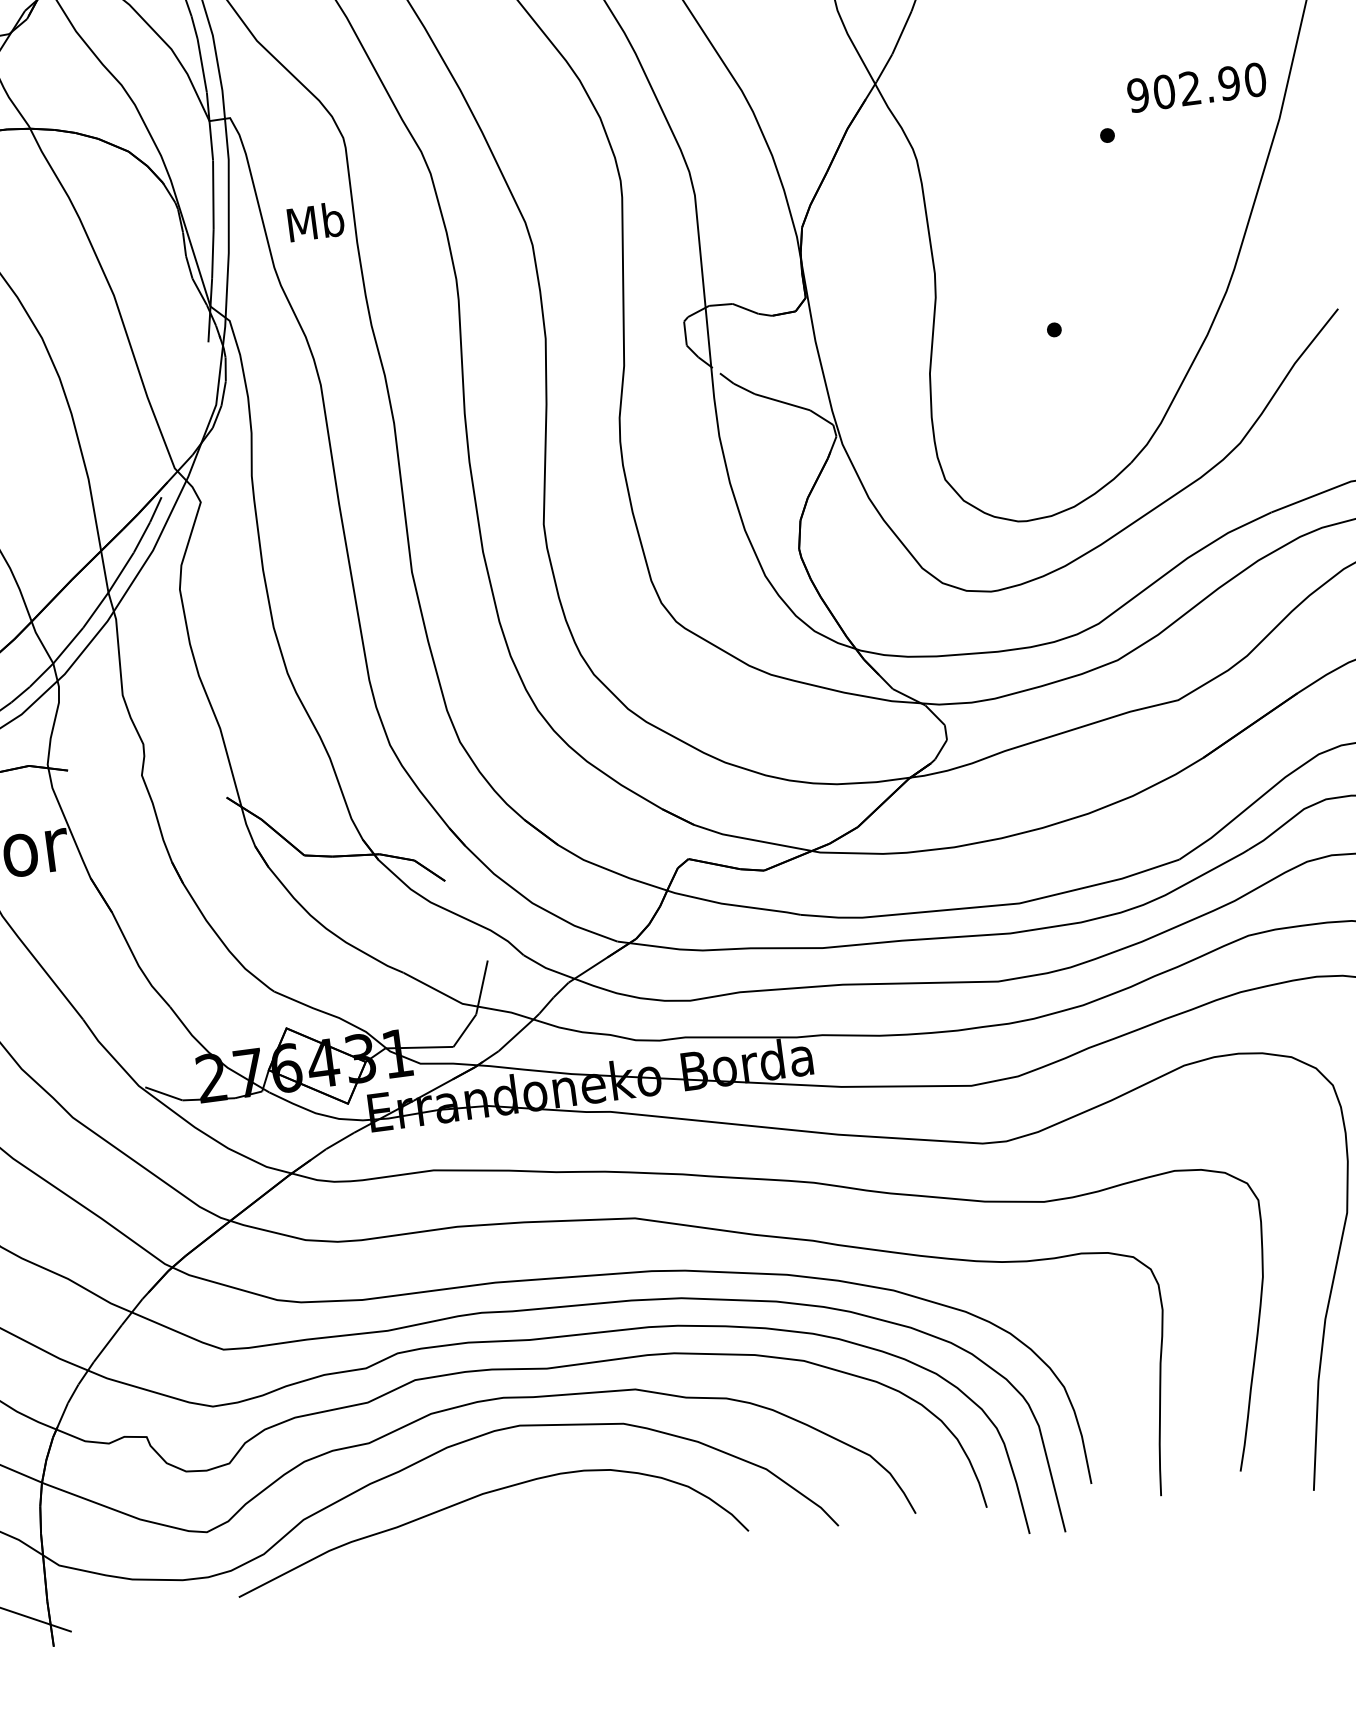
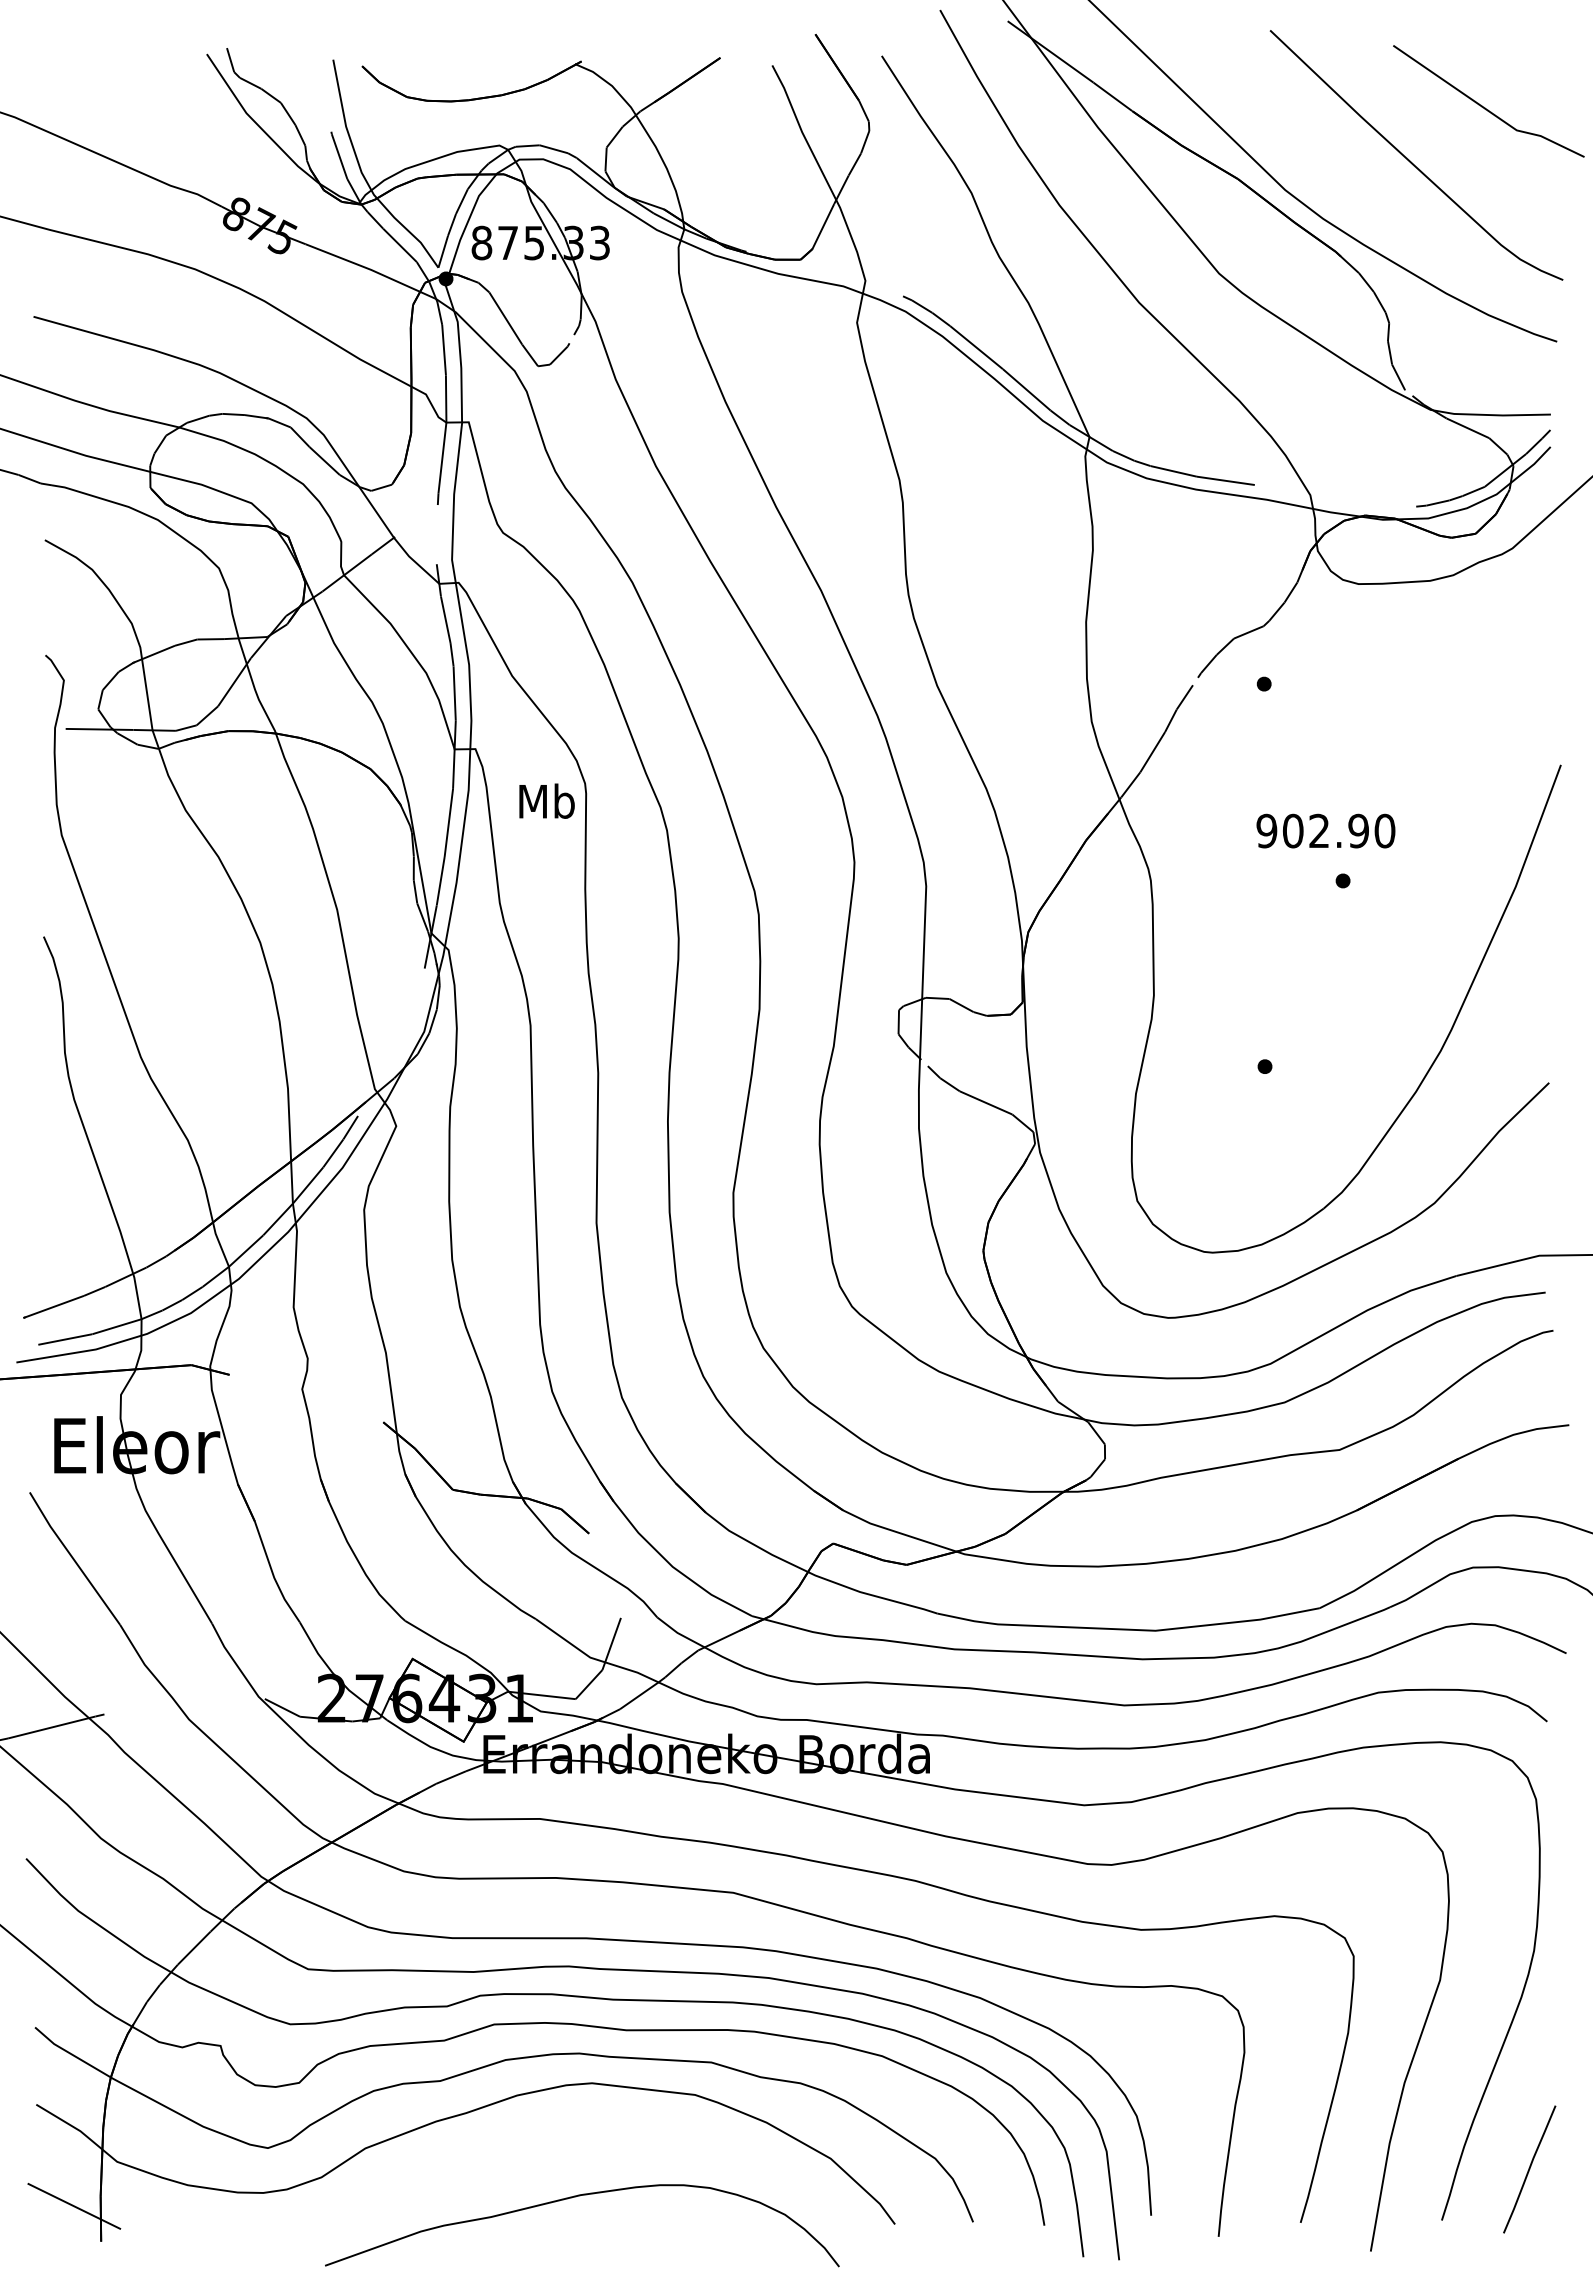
text: (1196, 87) -> (1325, 830), moved
text: (315, 221) -> (546, 800), moved
curve: (479, 1496) -> (576, 2197), moved

